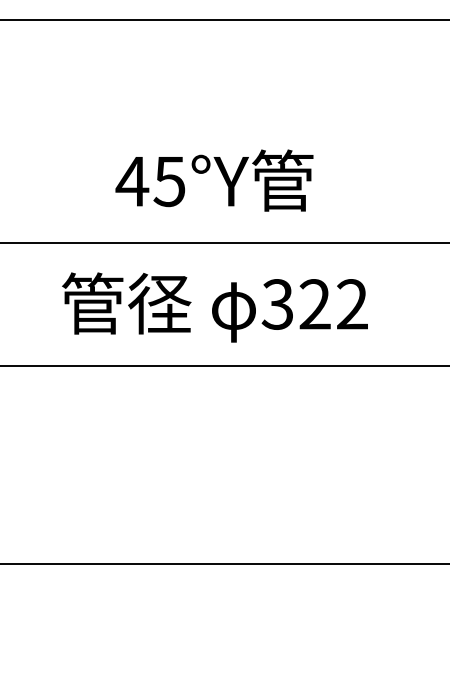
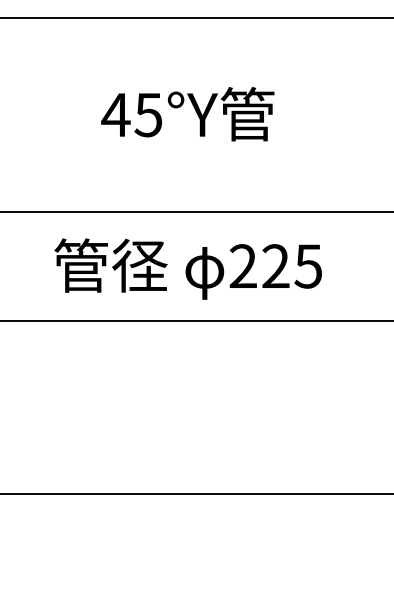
text: (214, 180) -> (187, 114), moved
text: (314, 304) -> (275, 266), 322 -> 225

